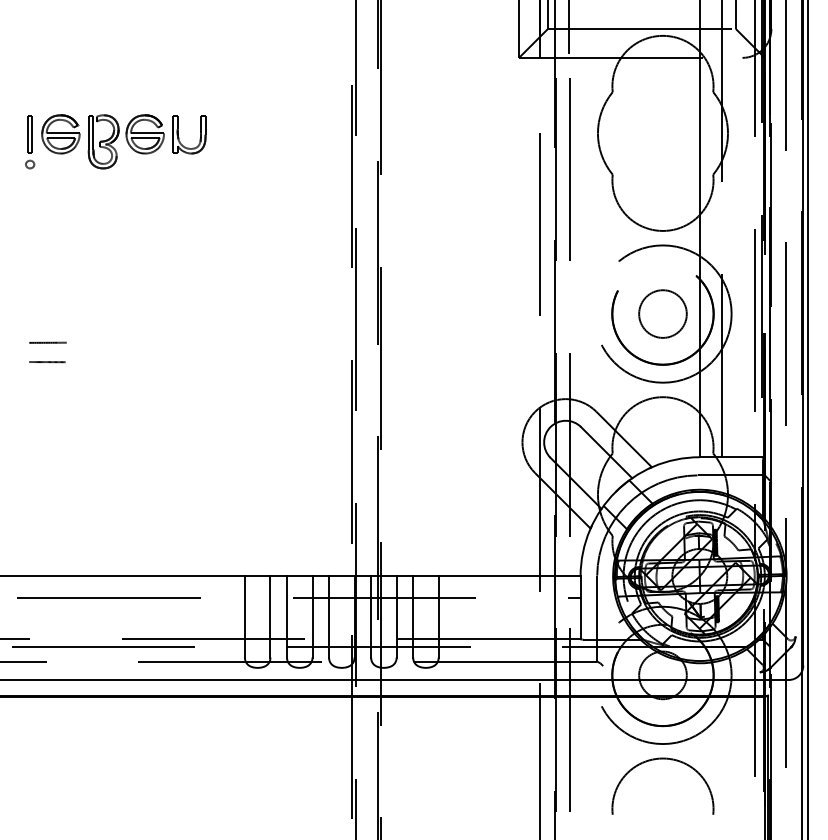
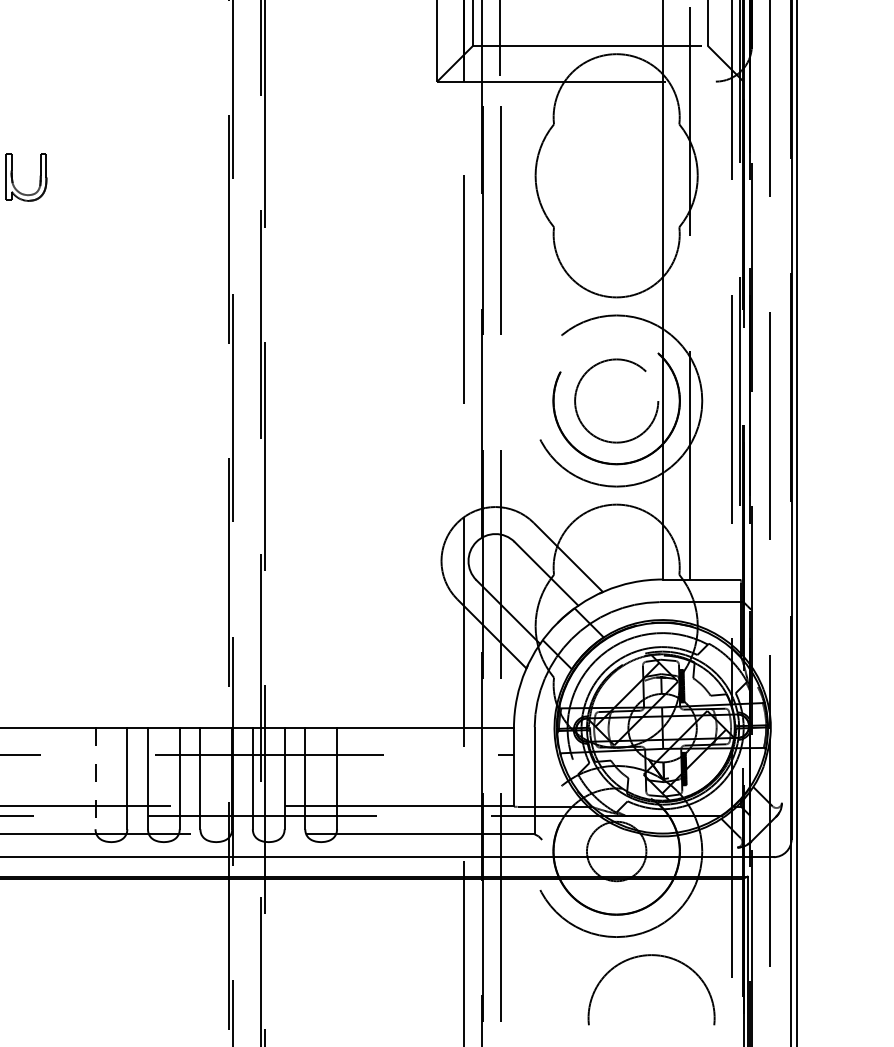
circle: (662, 313) -> (616, 400), size x1.4
line: (244, 617) -> (94, 779), solid -> dashed
arc: (662, 759) -> (650, 956), moved

